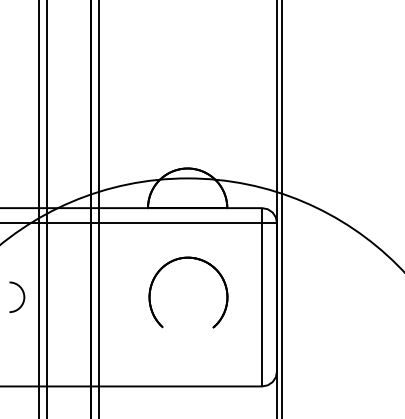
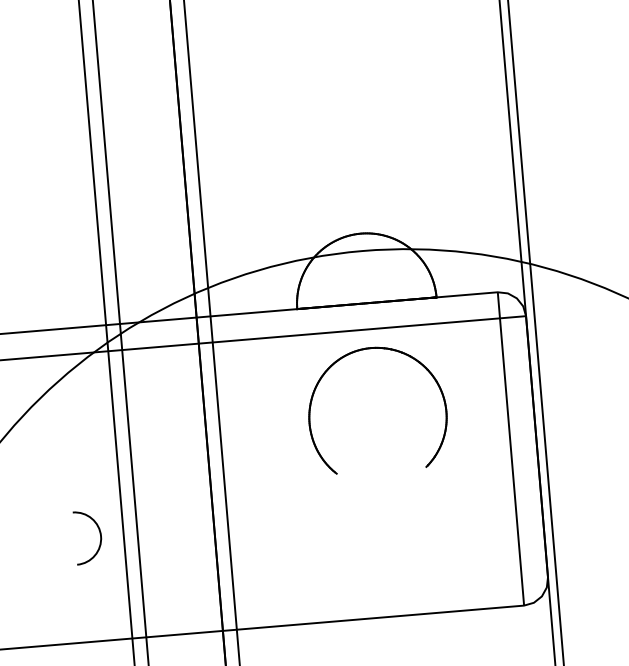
part: (193, 259) -> (381, 350), moved
arc: (22, 293) -> (97, 530), moved

